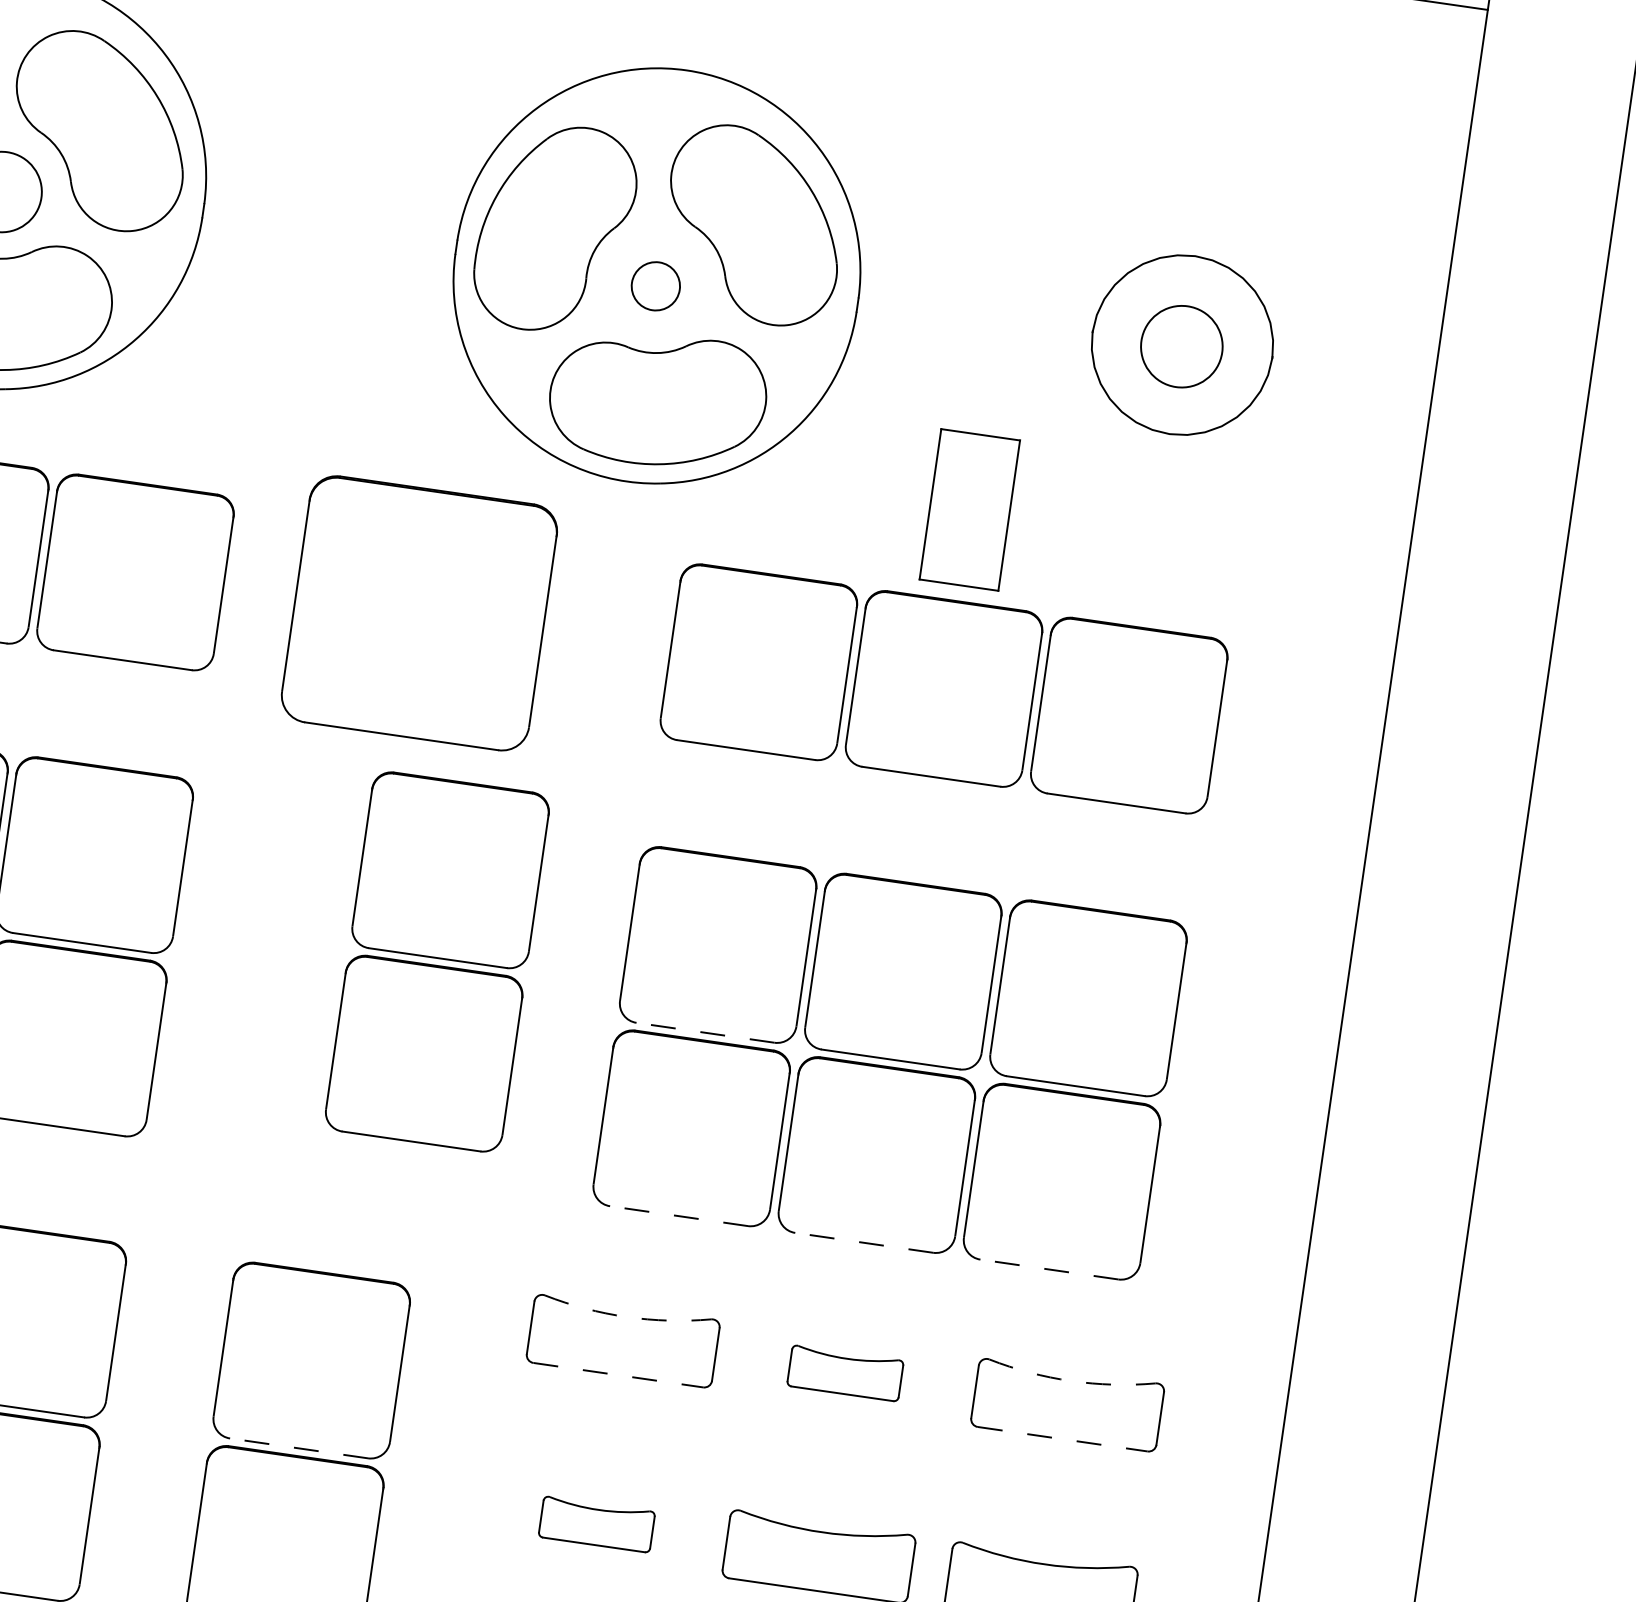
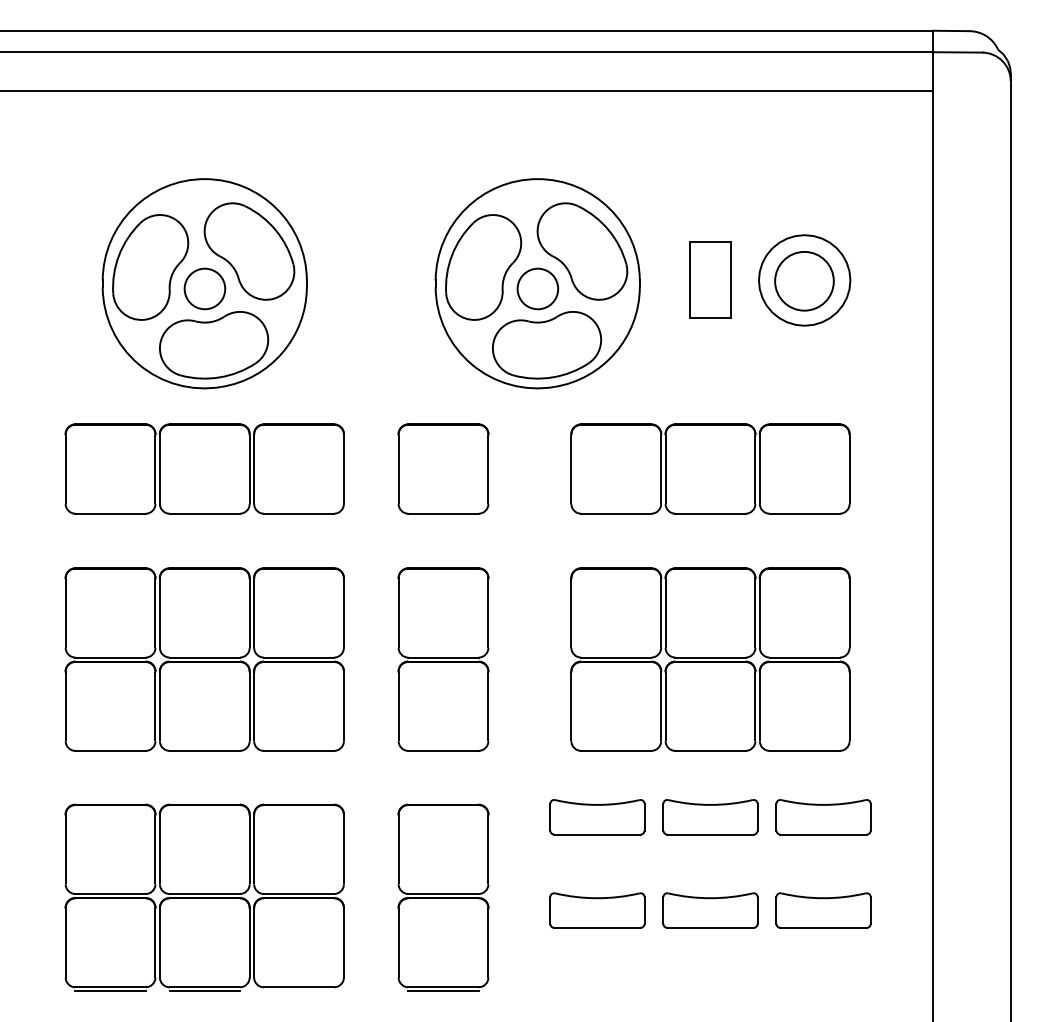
circle: (655, 285) -> (537, 288), size x1.67
circle: (1182, 345) -> (804, 280), size x1.43
part: (969, 509) -> (710, 279), moved
part: (419, 612) -> (443, 468), size x0.71
part: (437, 961) -> (443, 659), moved
line: (703, 1032) -> (615, 657), dashed -> solid
line: (677, 1215) -> (615, 750), dashed -> solid
line: (864, 1242) -> (710, 750), dashed -> solid
line: (1049, 1268) -> (804, 750), dashed -> solid
arc: (626, 1316) -> (597, 804), dashed -> solid
part: (845, 1373) -> (710, 817), size x1.67
line: (618, 1375) -> (597, 834), dashed -> solid
arc: (1071, 1380) -> (823, 804), dashed -> solid
line: (1064, 1439) -> (824, 834), dashed -> solid
line: (299, 1447) -> (443, 893), dashed -> solid
part: (596, 1524) -> (597, 910), size x1.67

